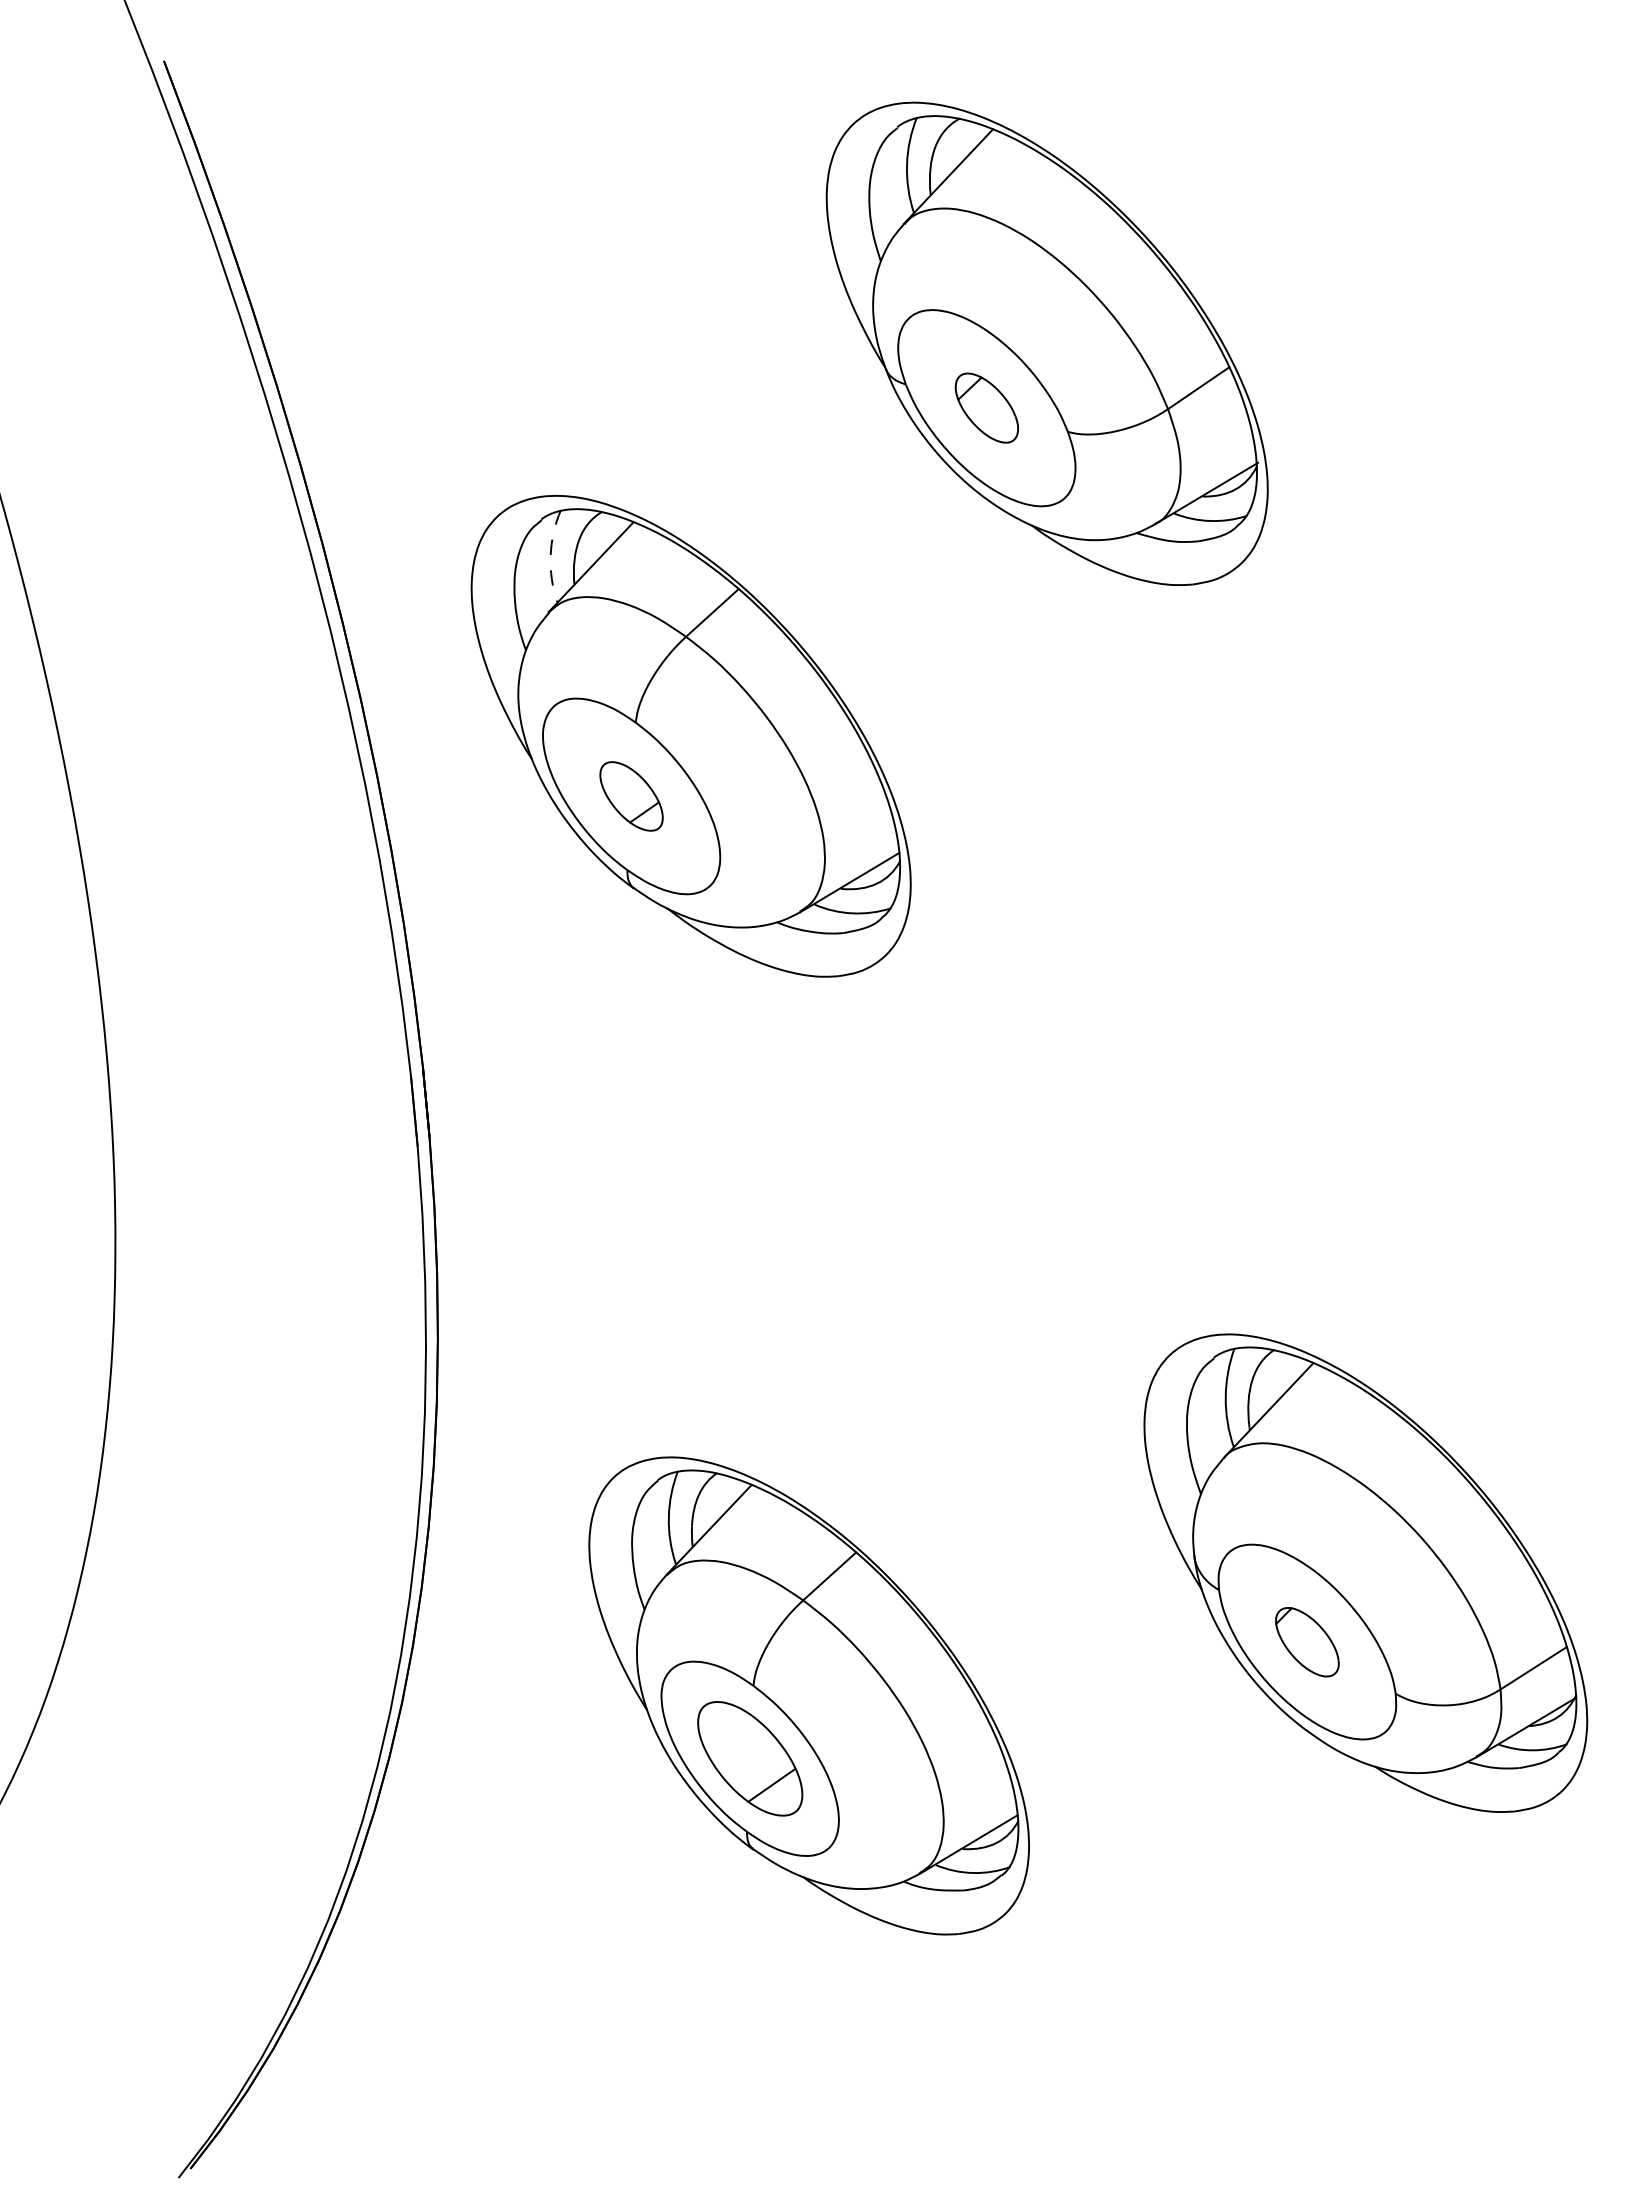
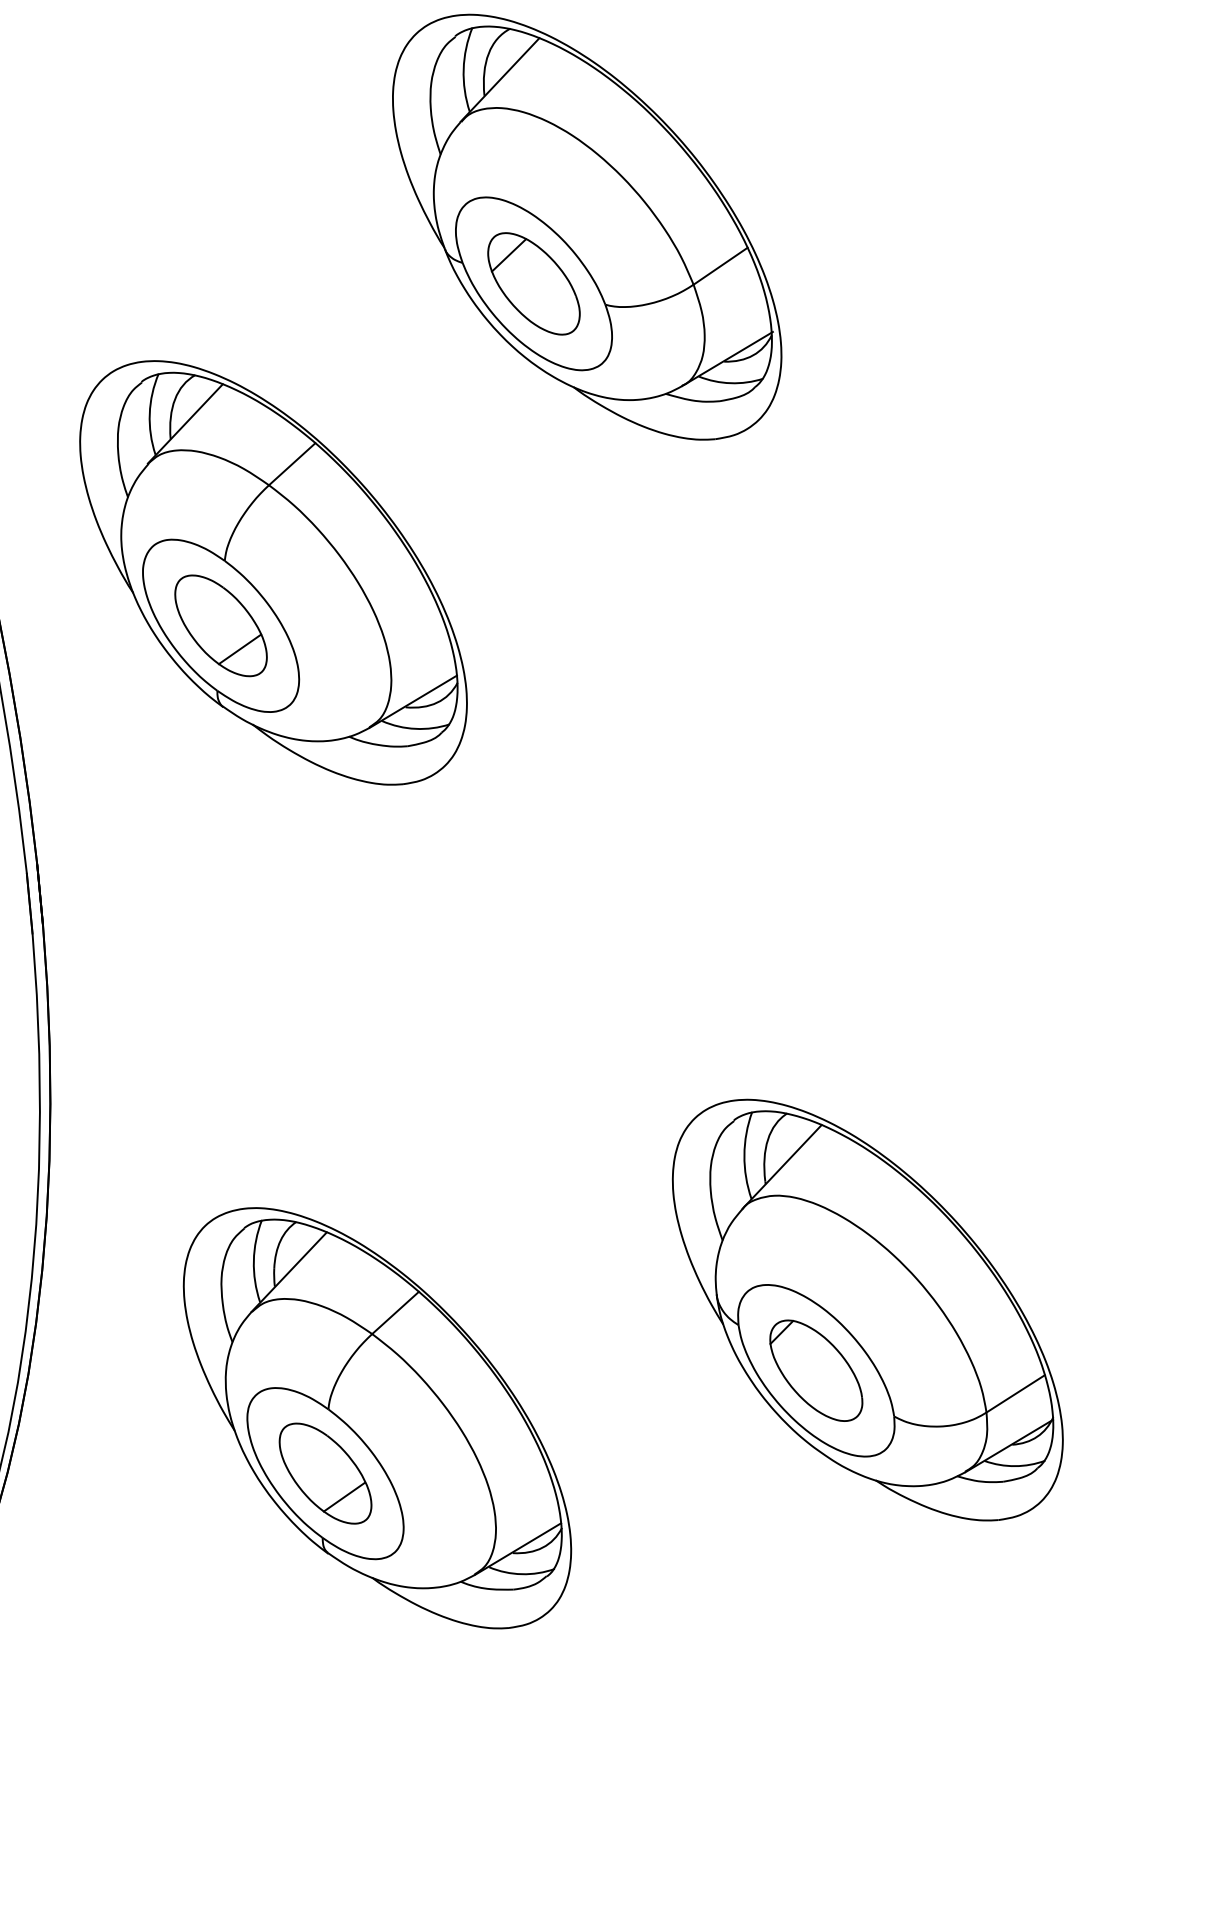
part: (986, 407) -> (533, 283), size x1.67
arc: (550, 555) -> (149, 413), dashed -> solid
part: (631, 796) -> (220, 625), size x1.67
part: (1307, 1642) -> (816, 1371), size x1.67

